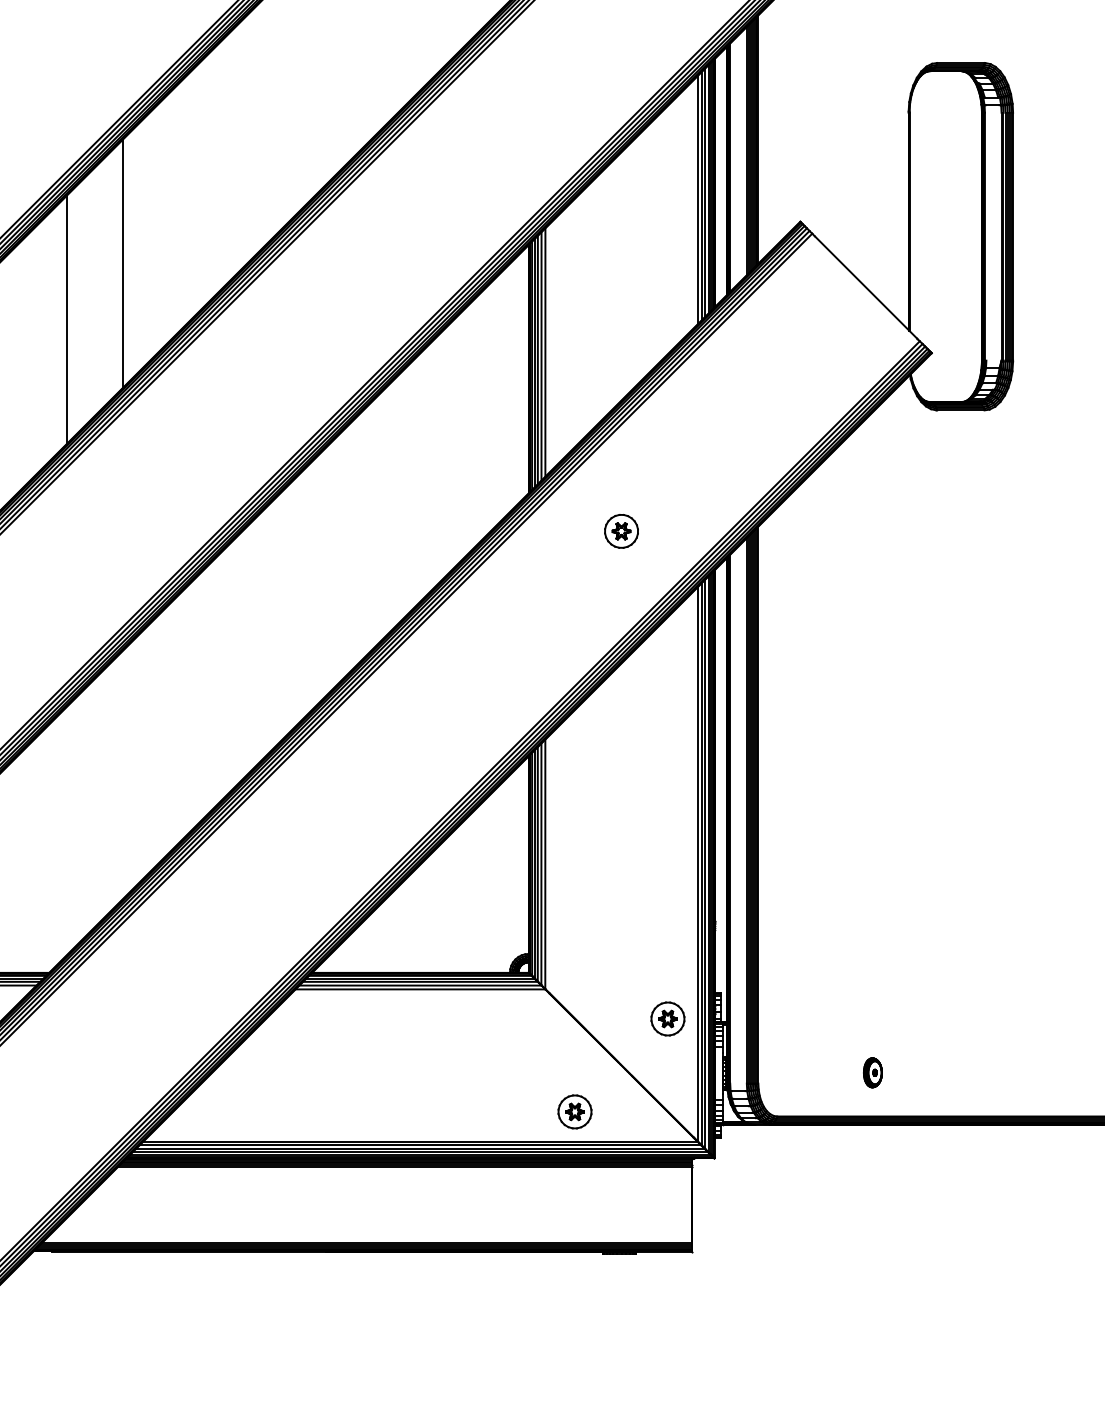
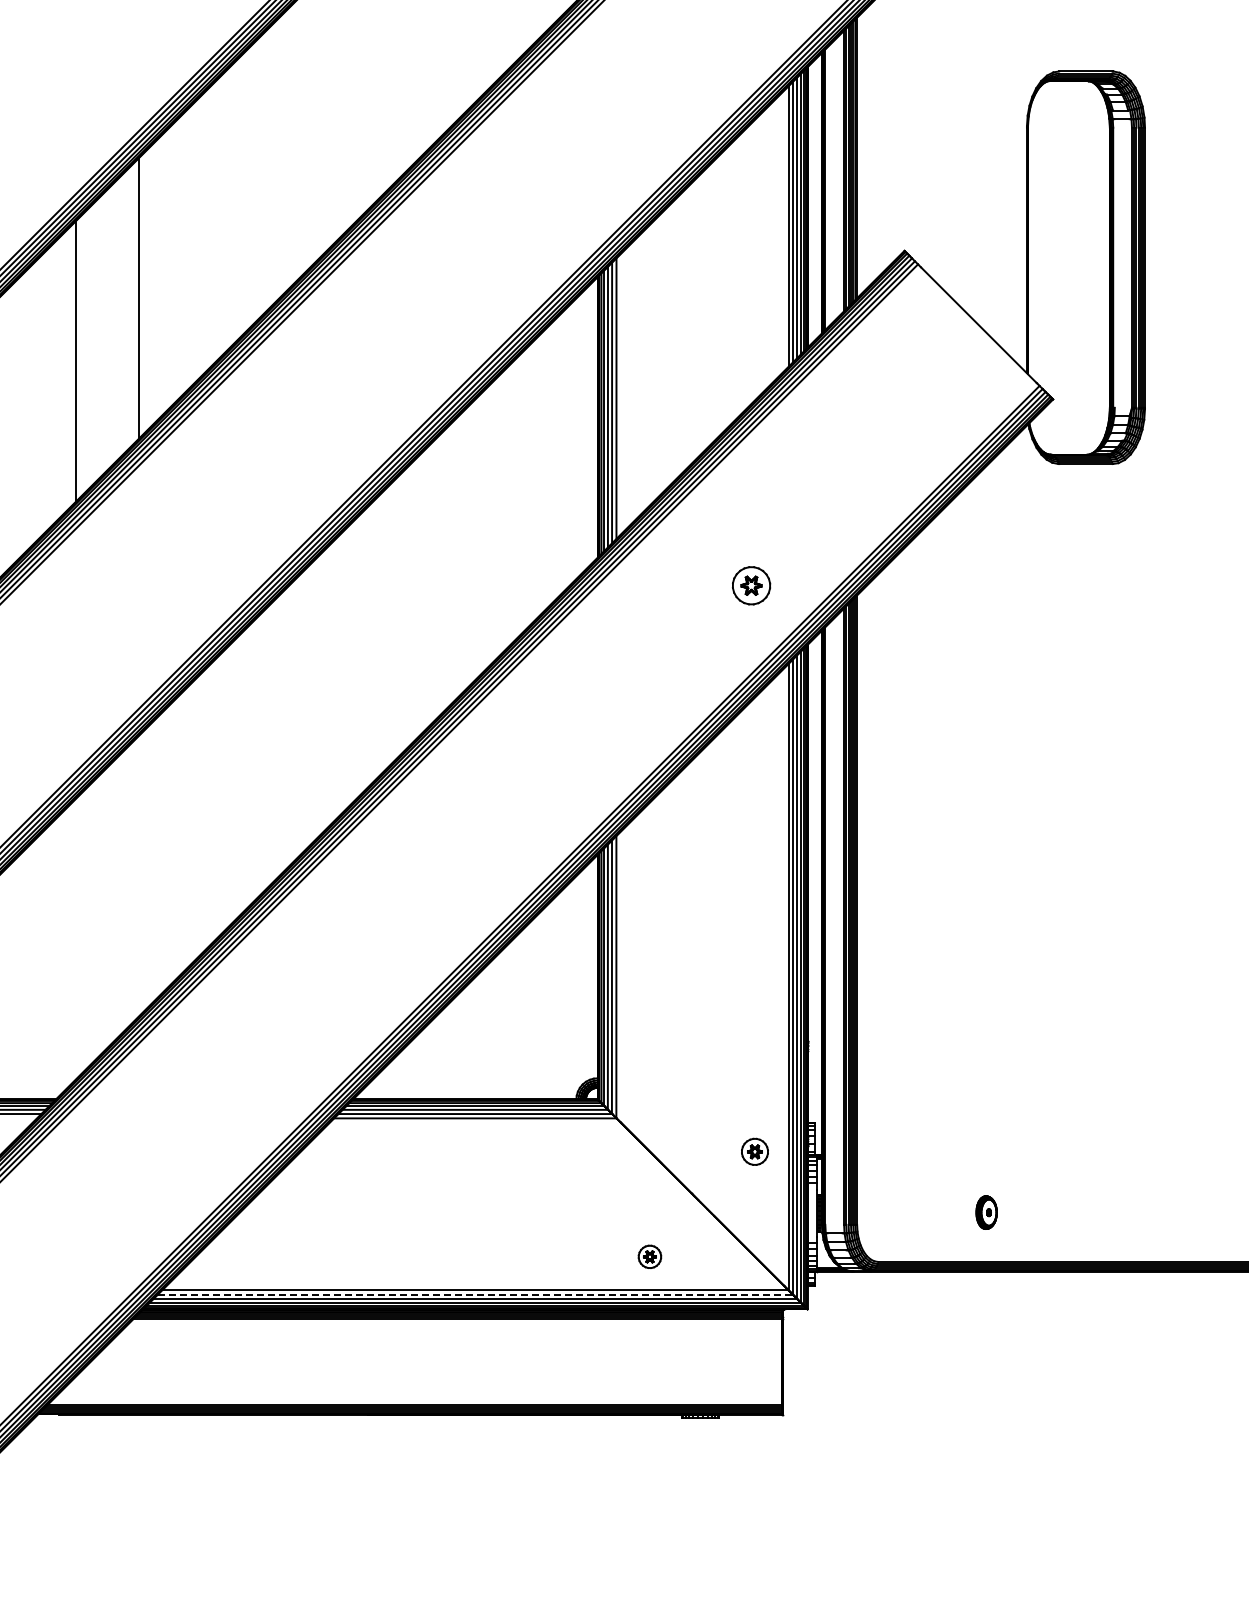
part: (621, 531) -> (751, 585), moved
part: (667, 1018) -> (754, 1151), size x0.7
part: (574, 1111) -> (649, 1256), size x0.6
line: (420, 1145) -> (475, 1294), solid -> dashed

